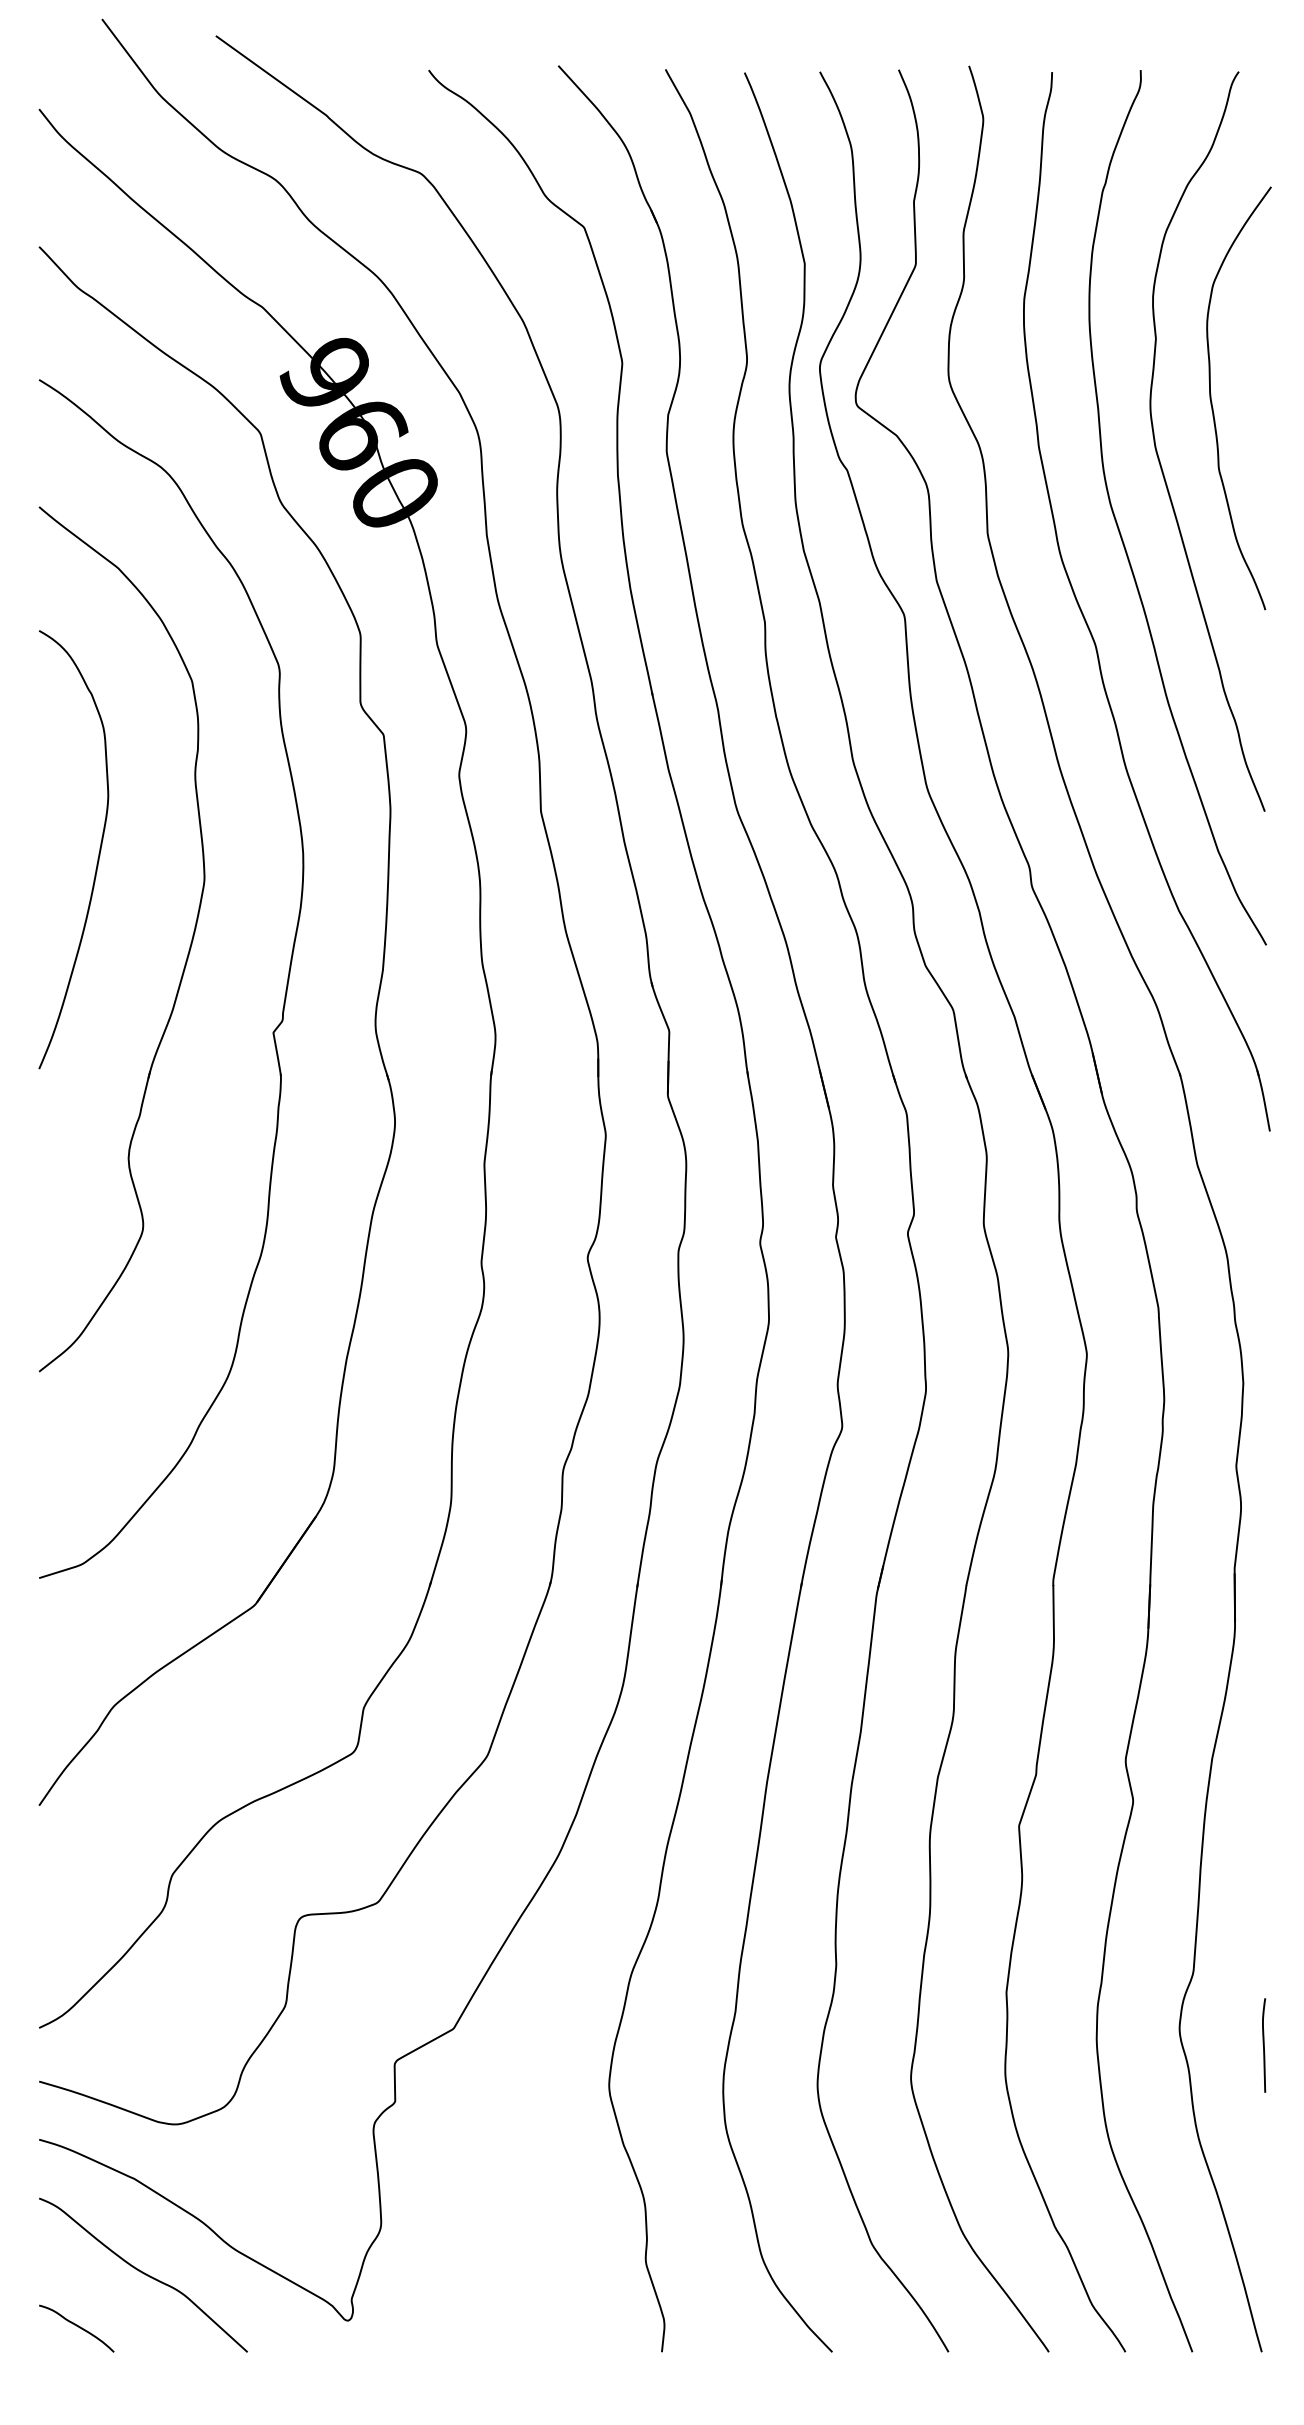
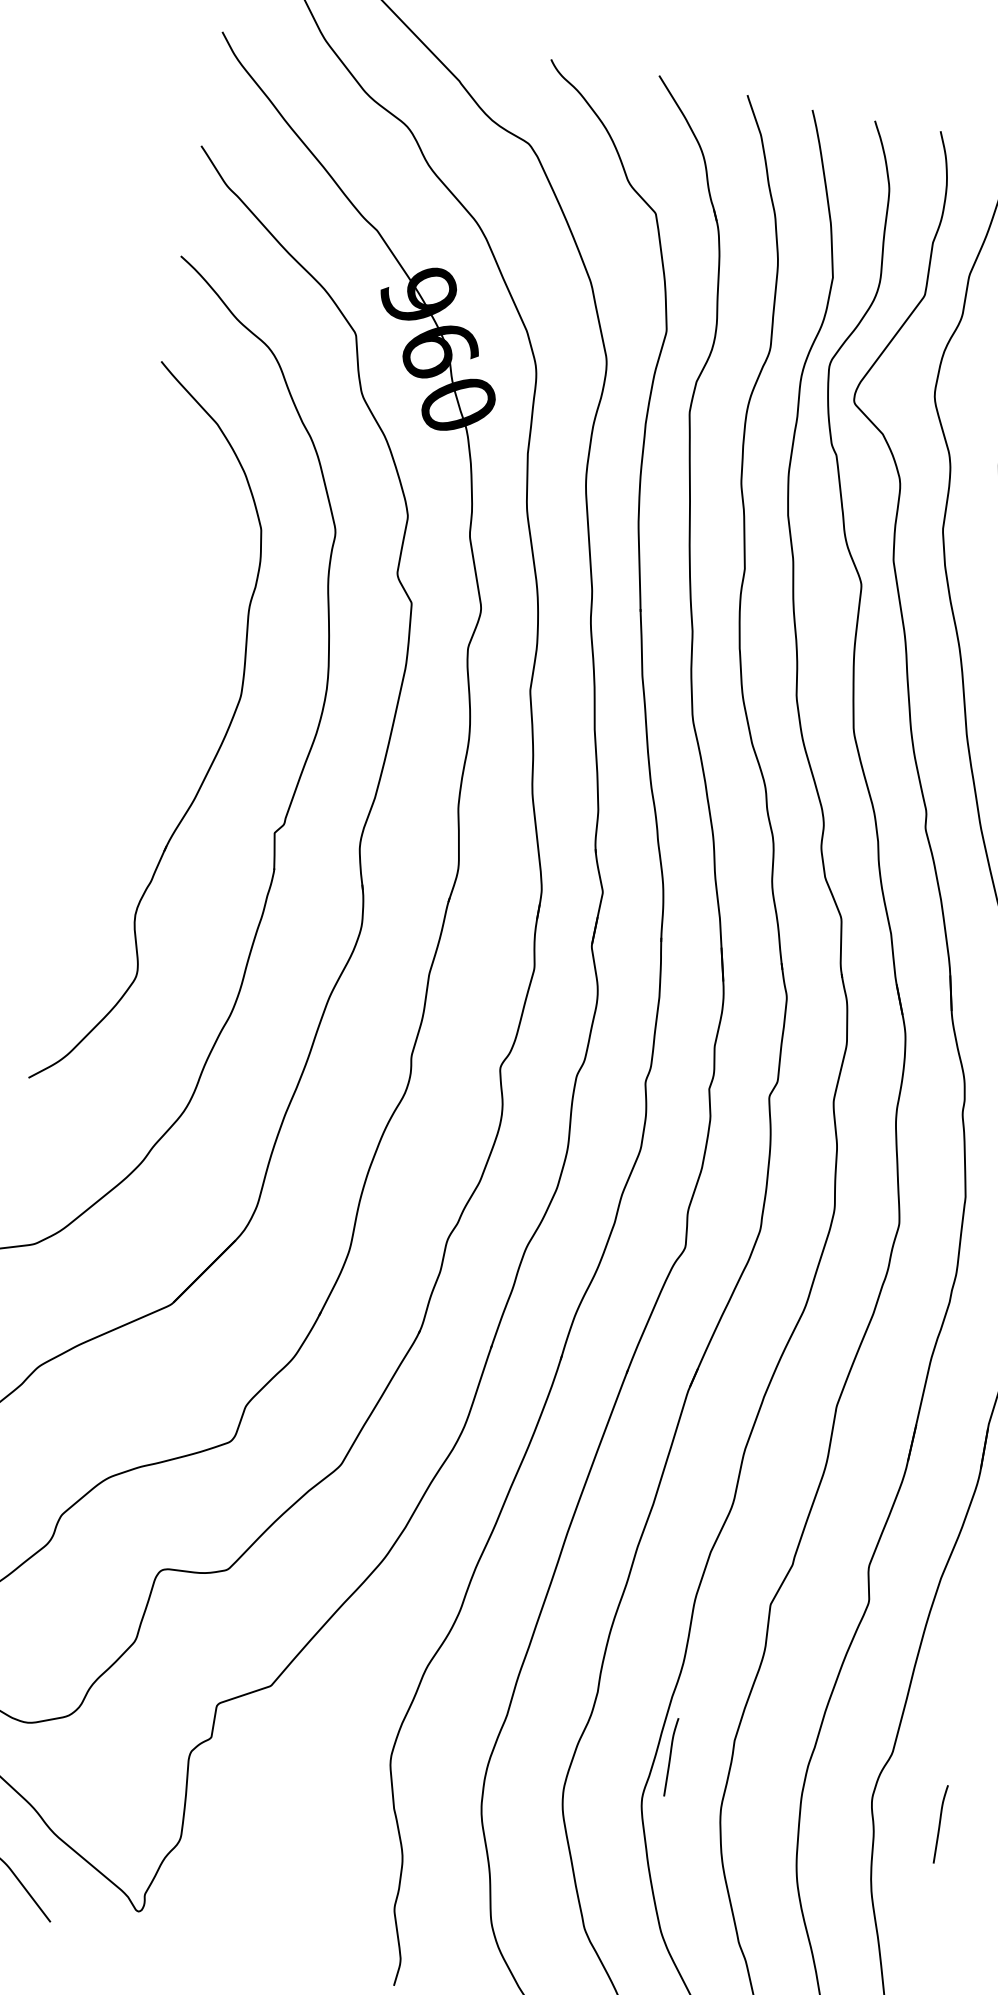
curve: (98, 853) -> (157, 657), removed
curve: (935, 2025) -> (670, 1757), added

